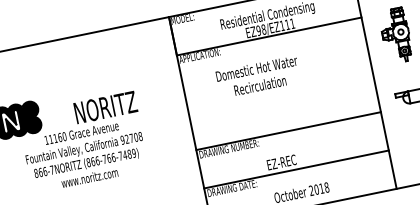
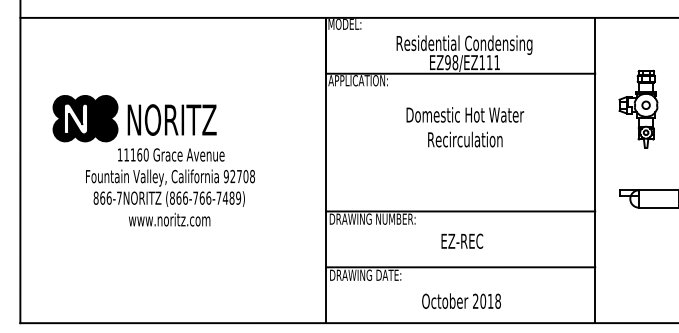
text: (258, 77) -> (465, 127), moved
text: (105, 107) -> (171, 119), moved
text: (281, 161) -> (462, 240), moved

